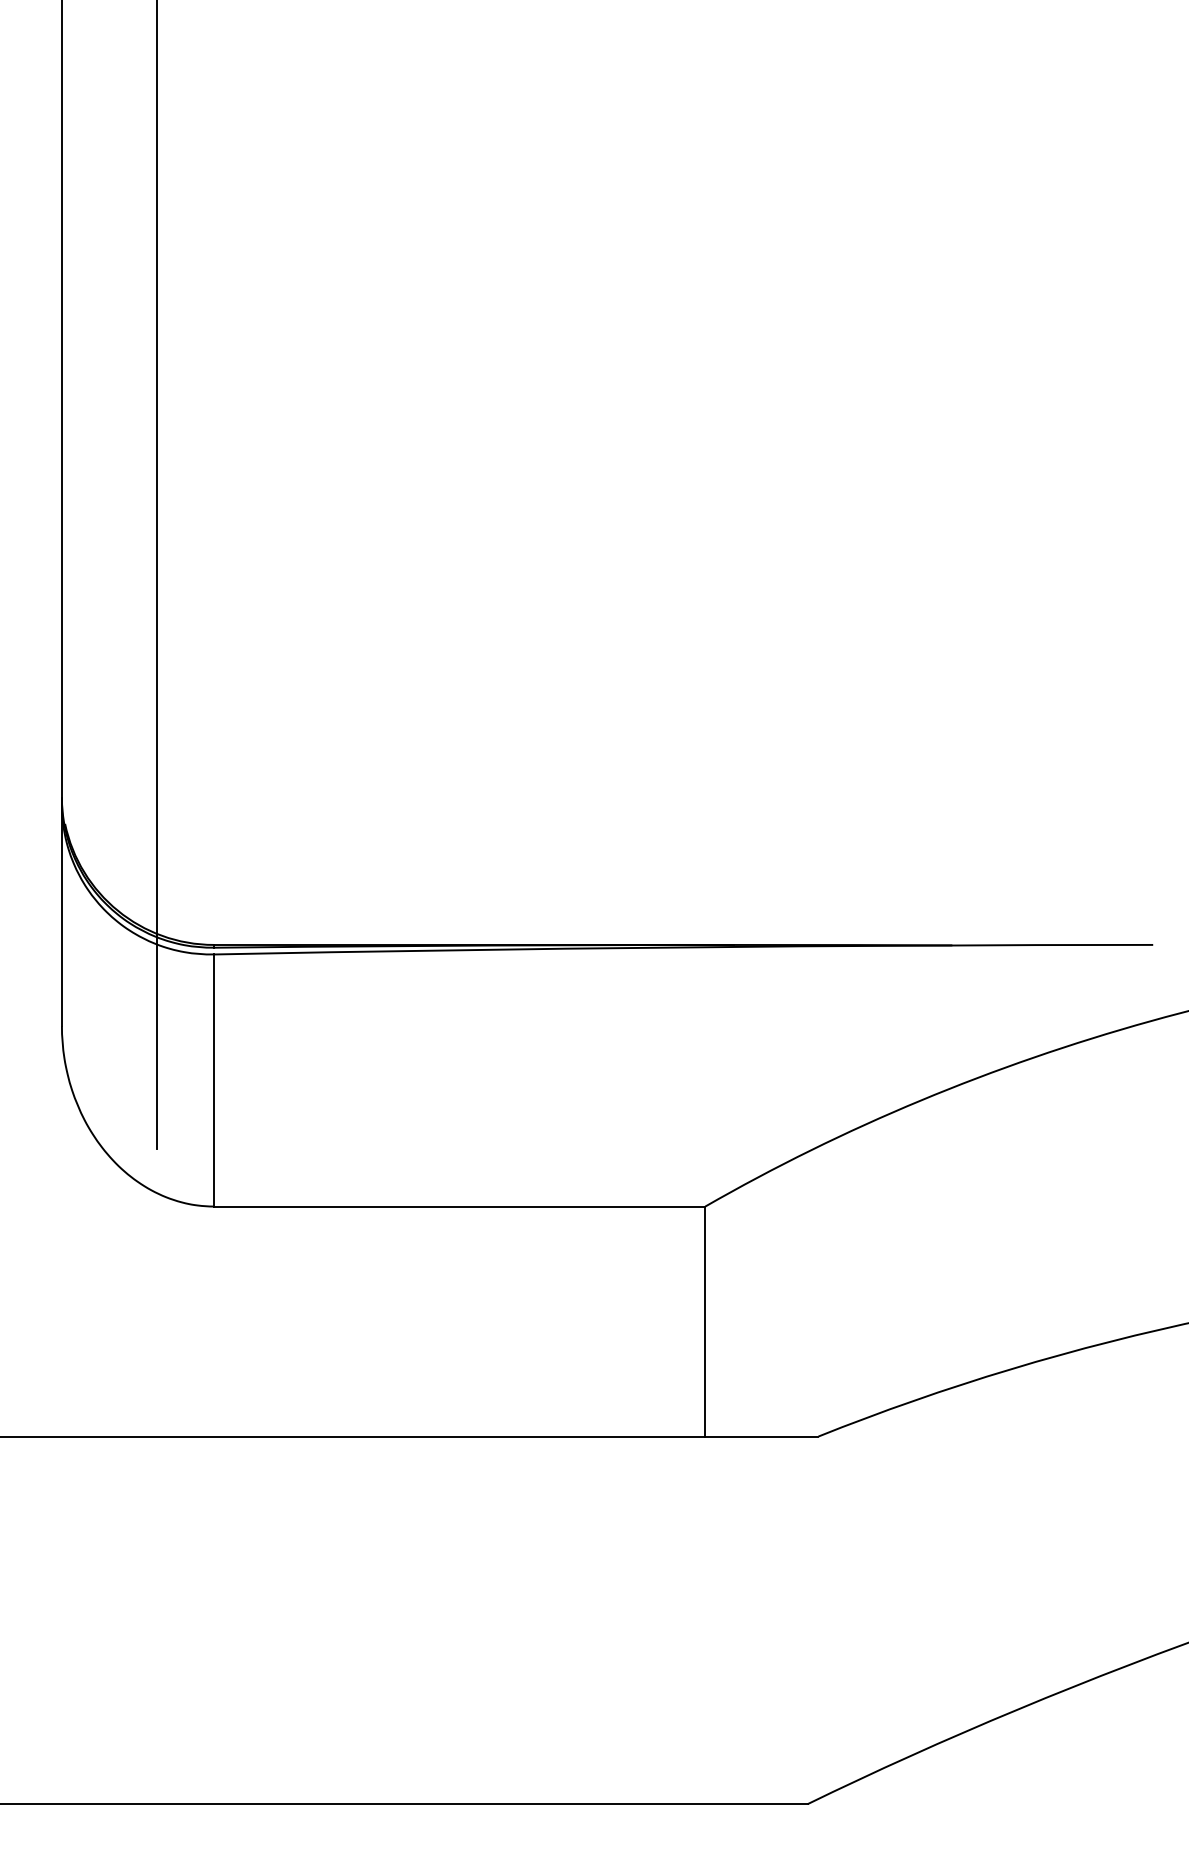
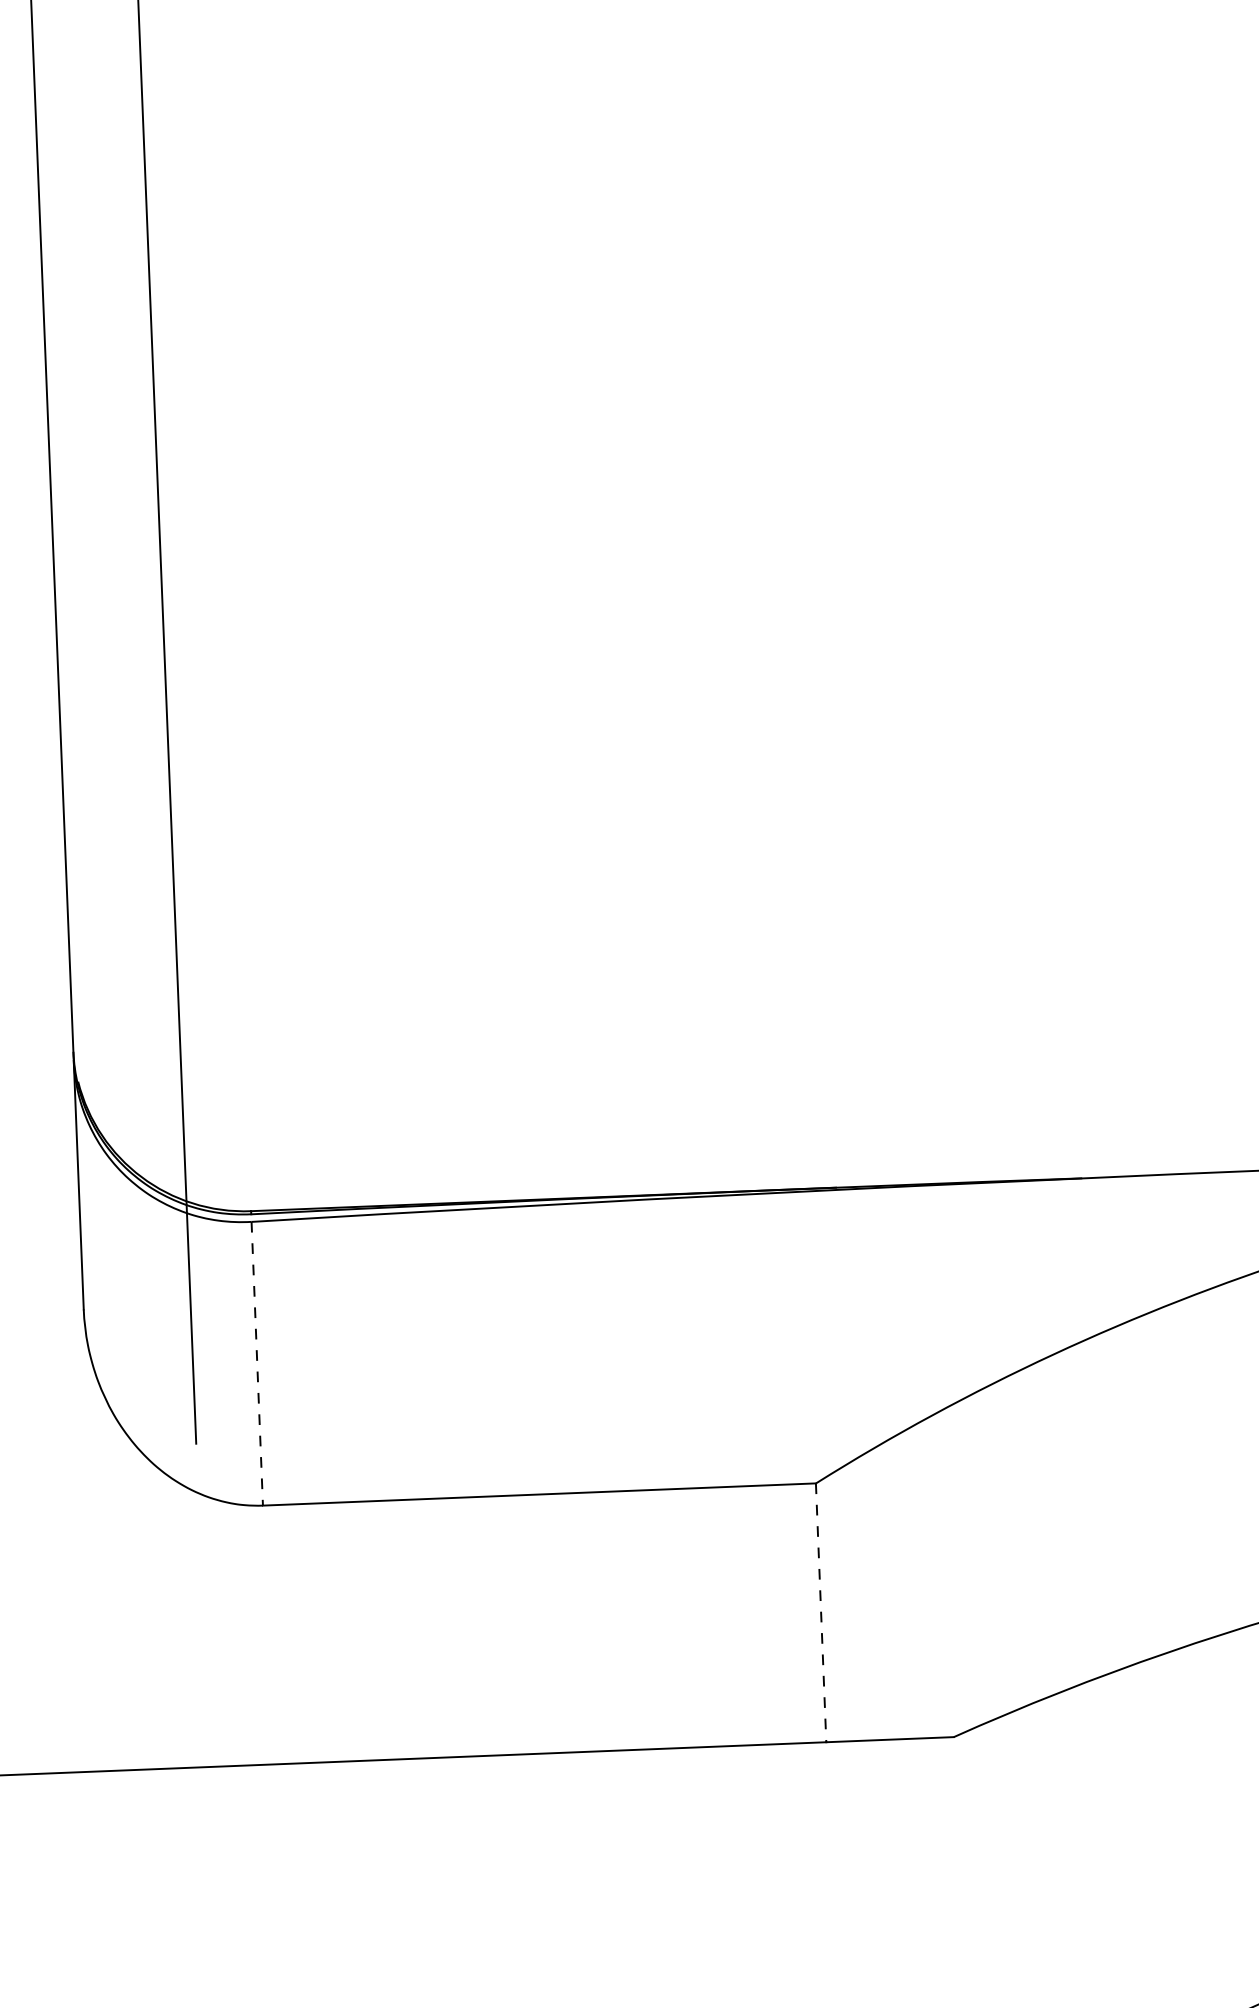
line: (213, 1080) -> (256, 1363), solid -> dashed
line: (705, 1321) -> (821, 1612), solid -> dashed

